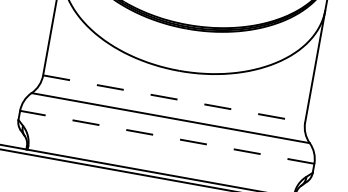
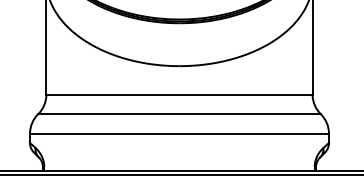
line: (175, 98) -> (180, 94), dashed -> solid
line: (167, 137) -> (179, 133), dashed -> solid

